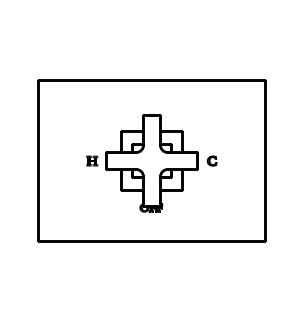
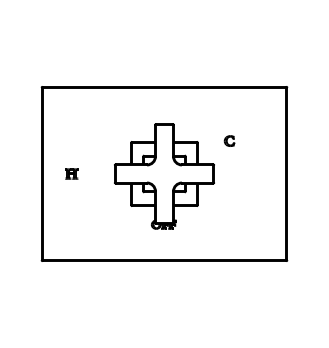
part: (91, 160) -> (71, 173), moved
part: (212, 160) -> (229, 140), moved

